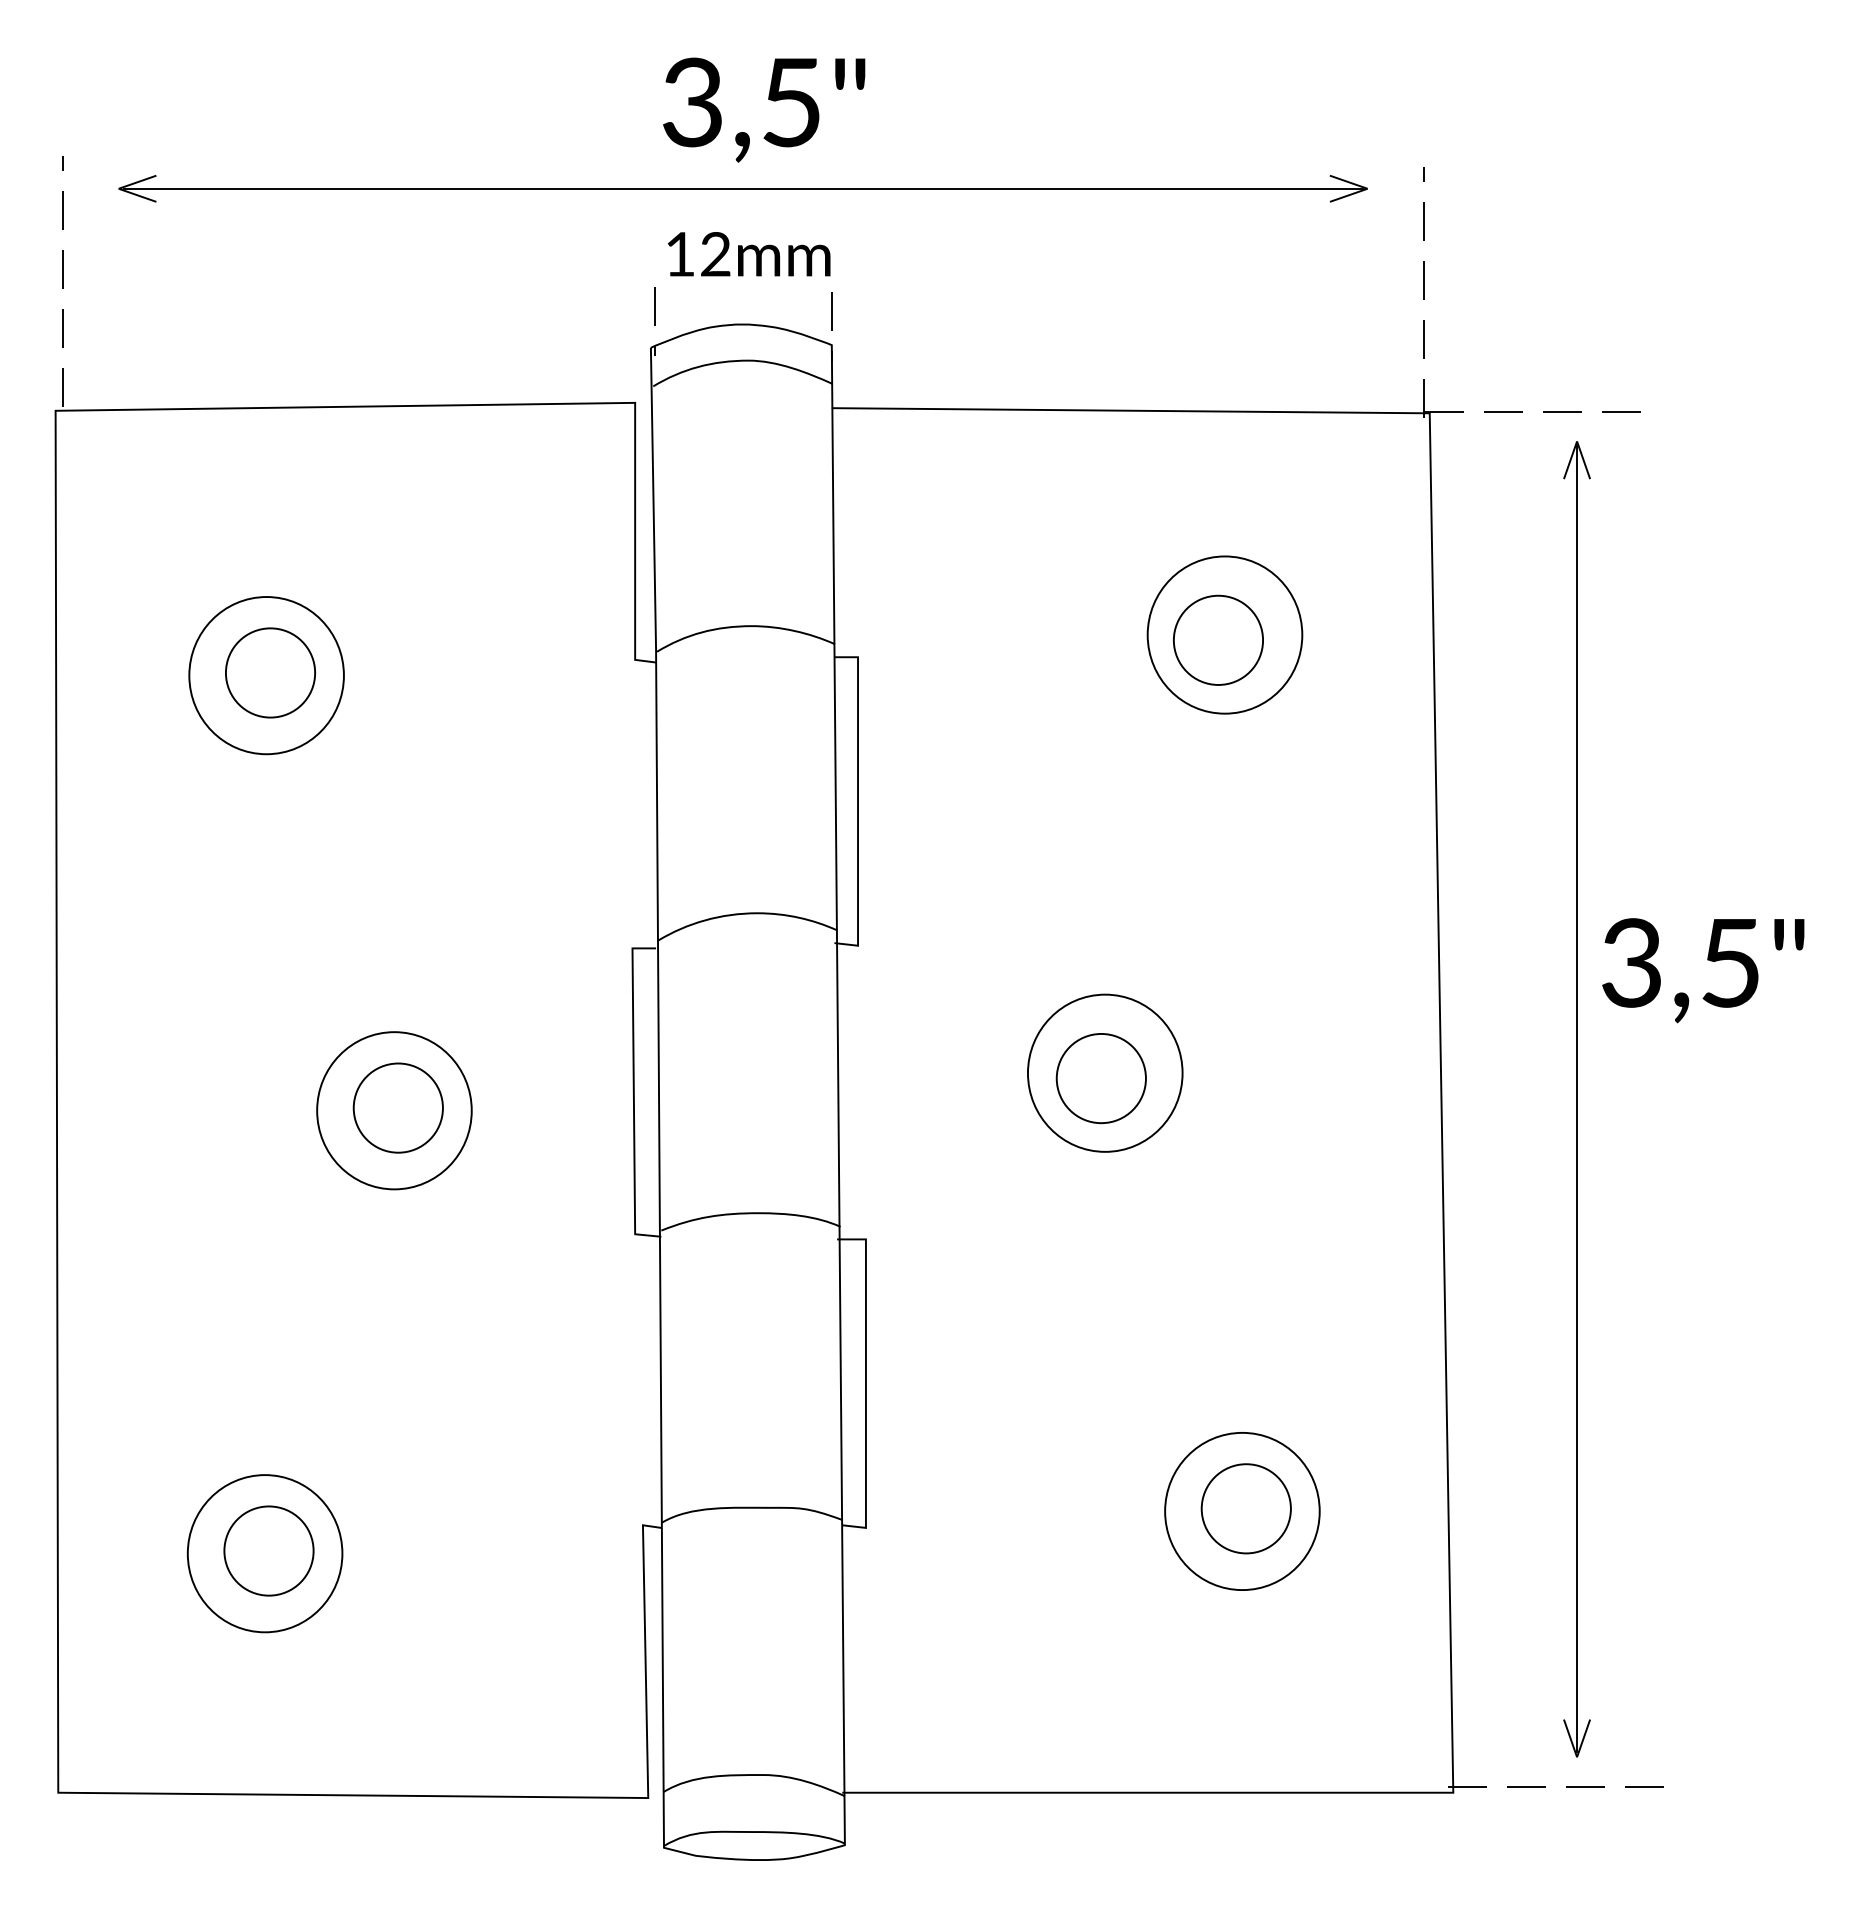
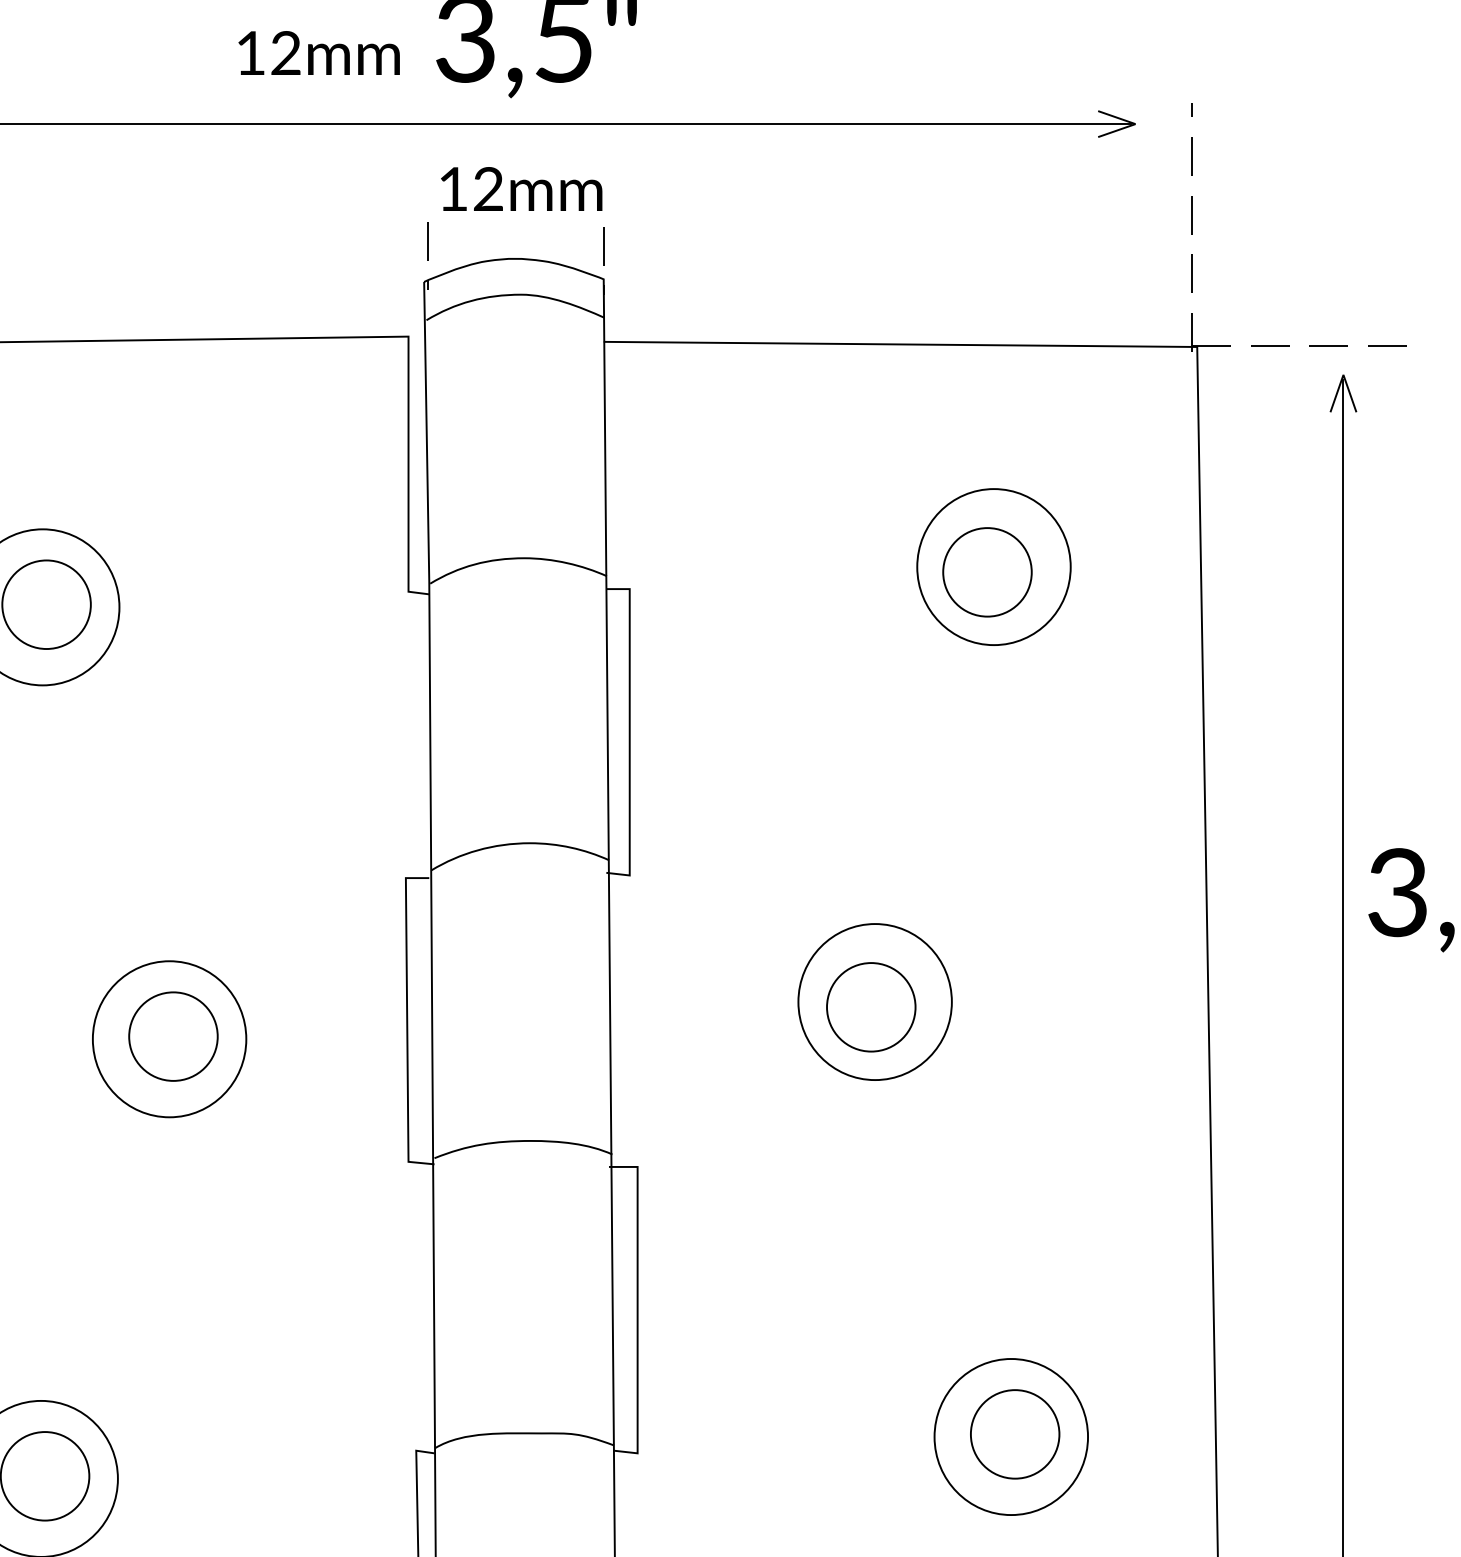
part: (544, 117) -> (318, 53), added

